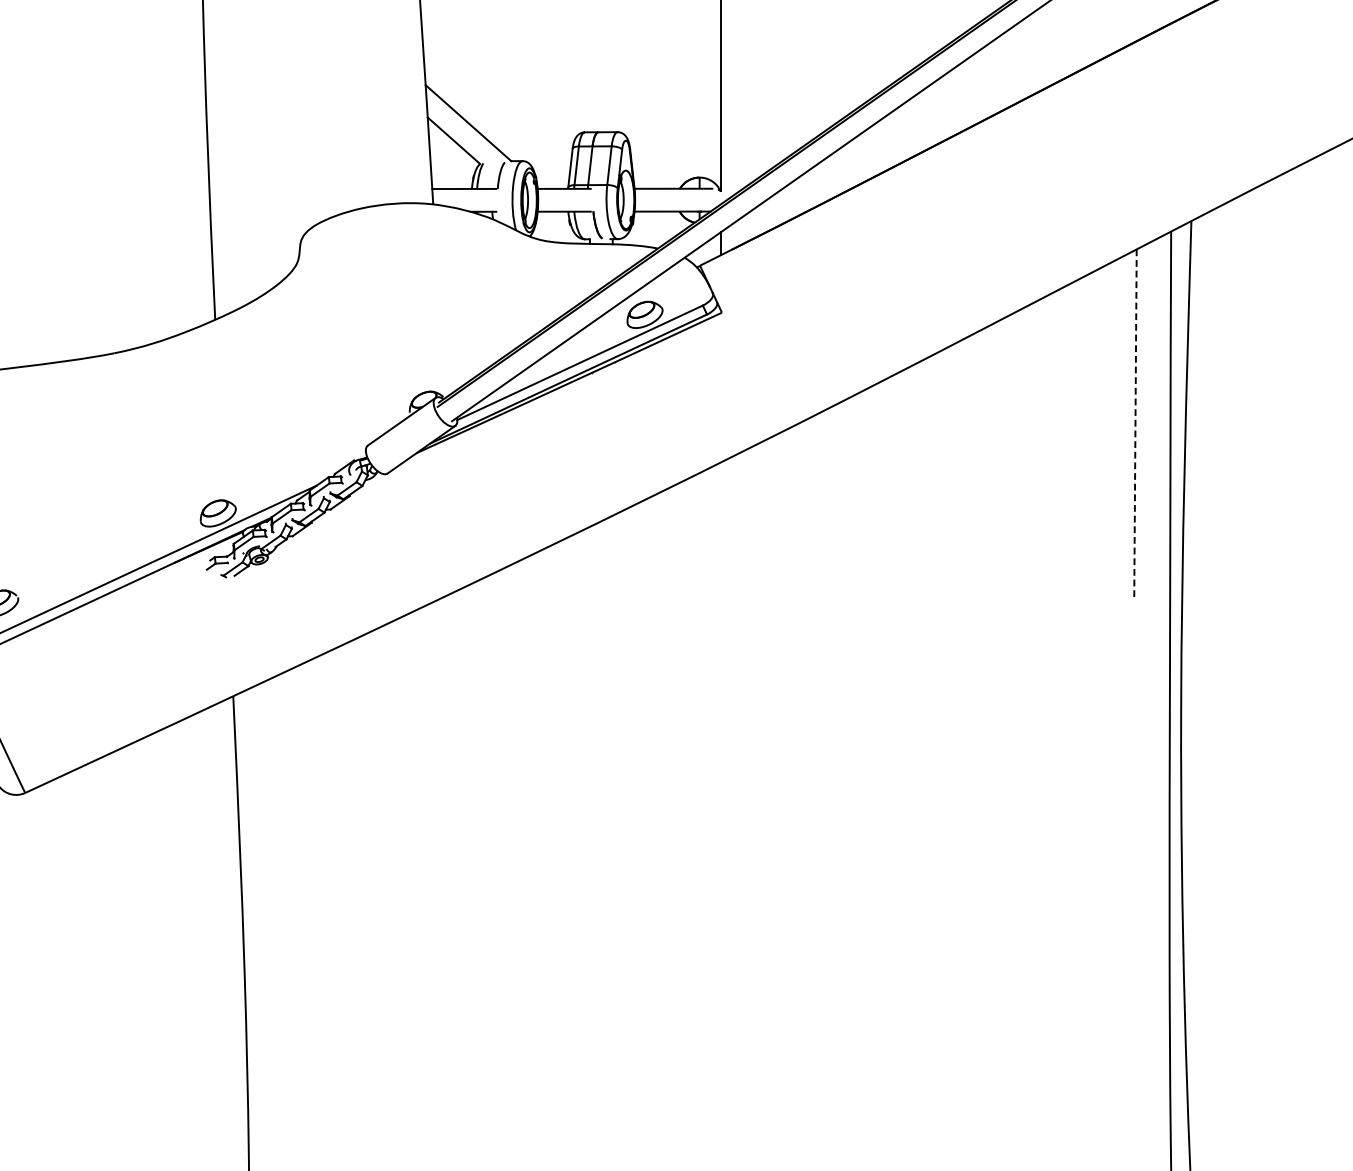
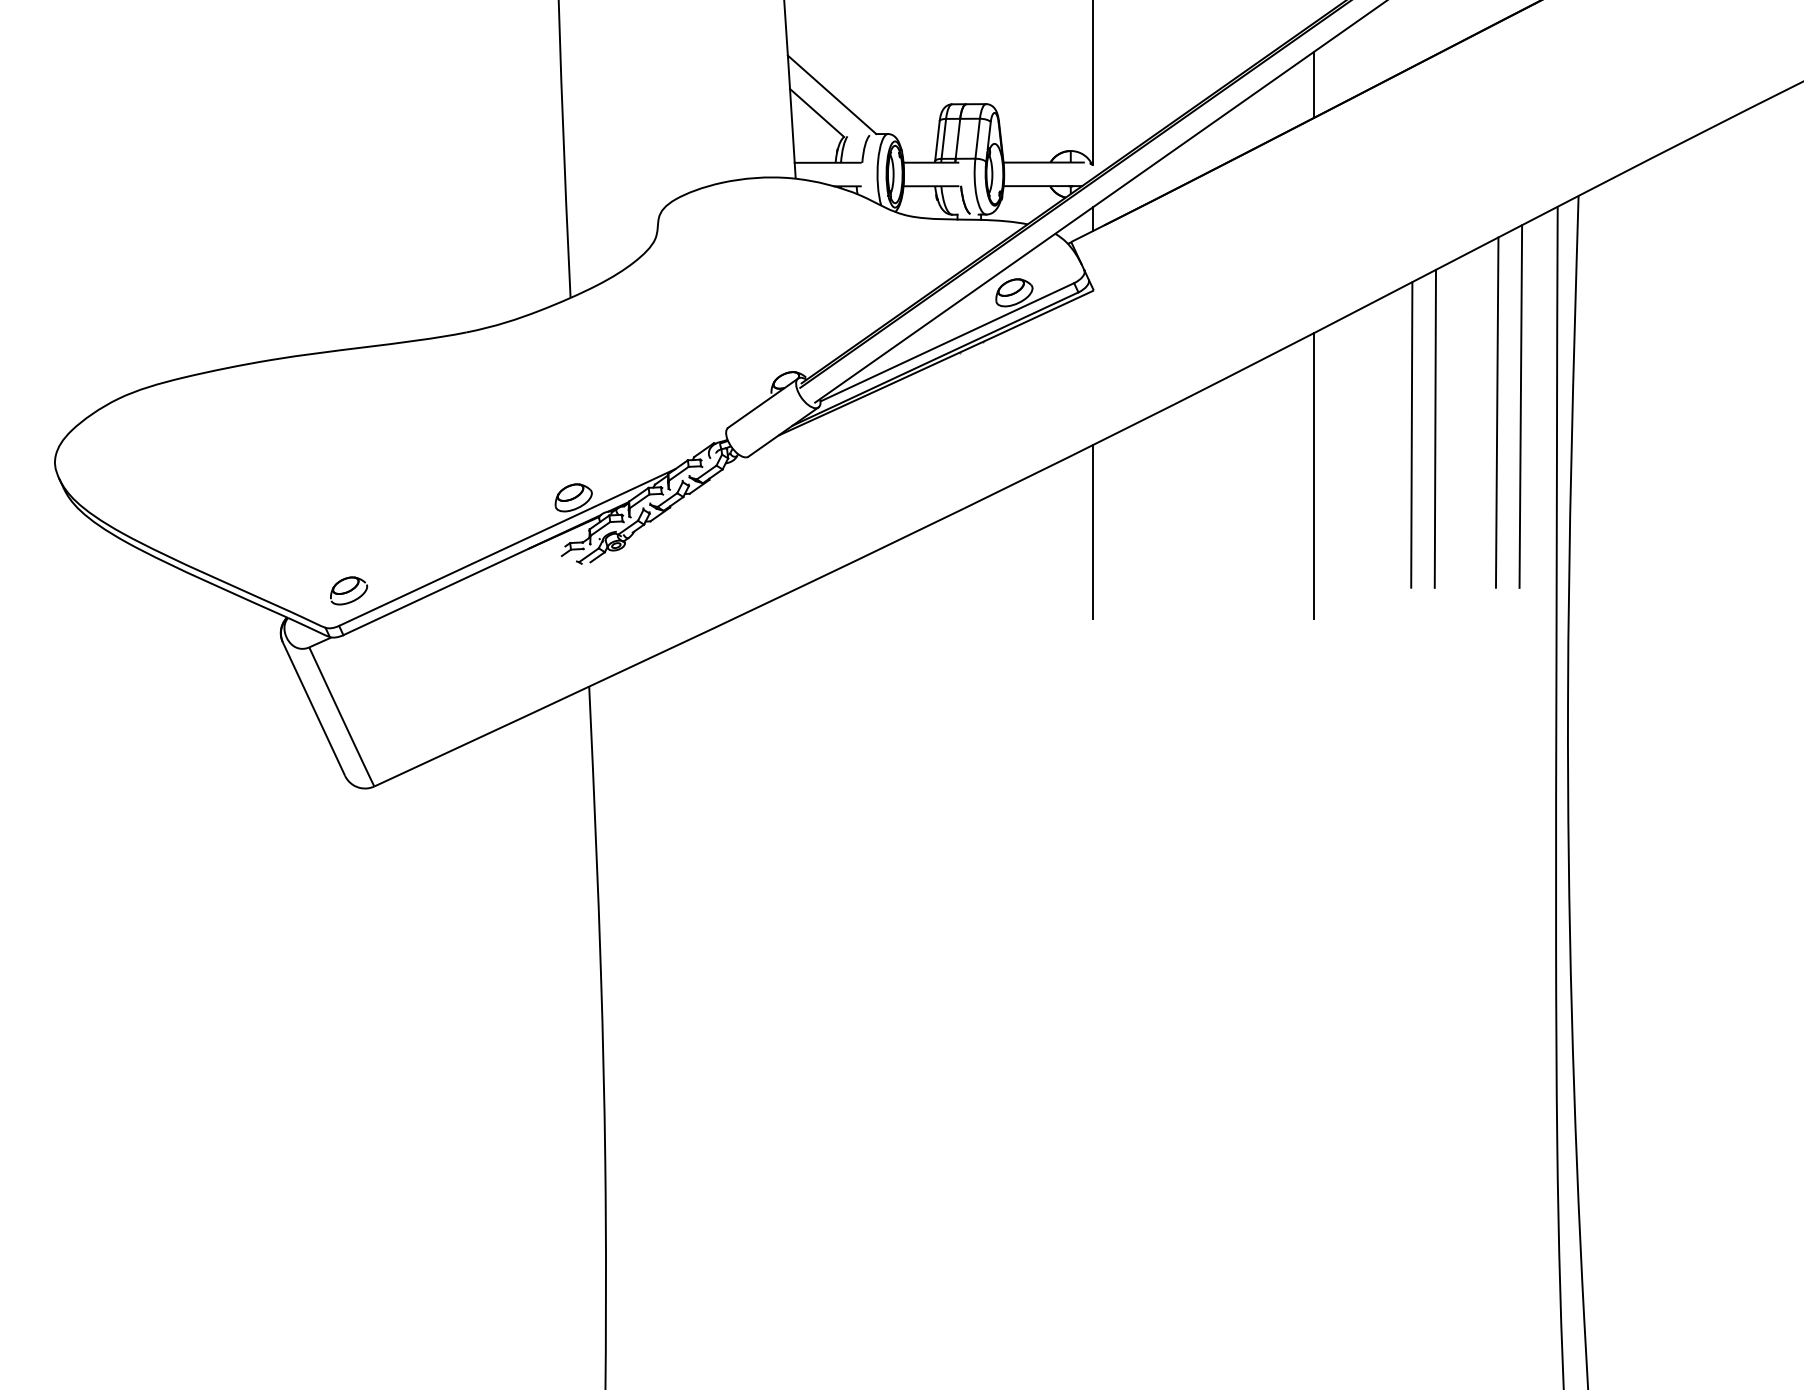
line: (934, 114) -> (1313, 85), added
line: (1135, 425) -> (1520, 407), dashed -> solid
line: (1111, 430) -> (1496, 412), added
line: (1051, 446) -> (1434, 428), added
line: (1029, 452) -> (1411, 434), added
line: (934, 492) -> (1313, 476), added
line: (720, 547) -> (1092, 532), added

